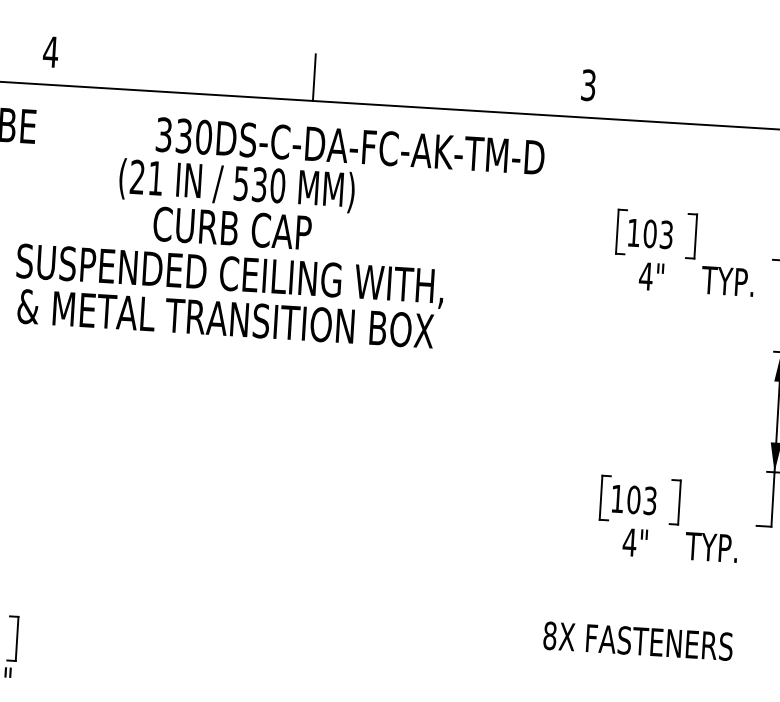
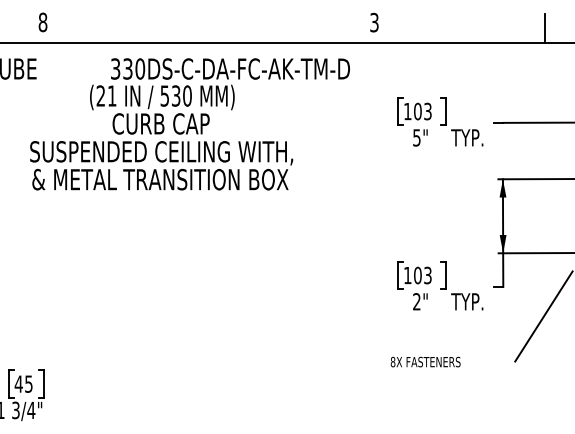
text: (50, 52) -> (42, 22), 4 -> 8
line: (313, 76) -> (205, 27), removed
text: (645, 275) -> (416, 137), 4" -> 5"
text: (629, 541) -> (416, 301), 4" -> 2"
part: (637, 640) -> (425, 361), size x0.6

